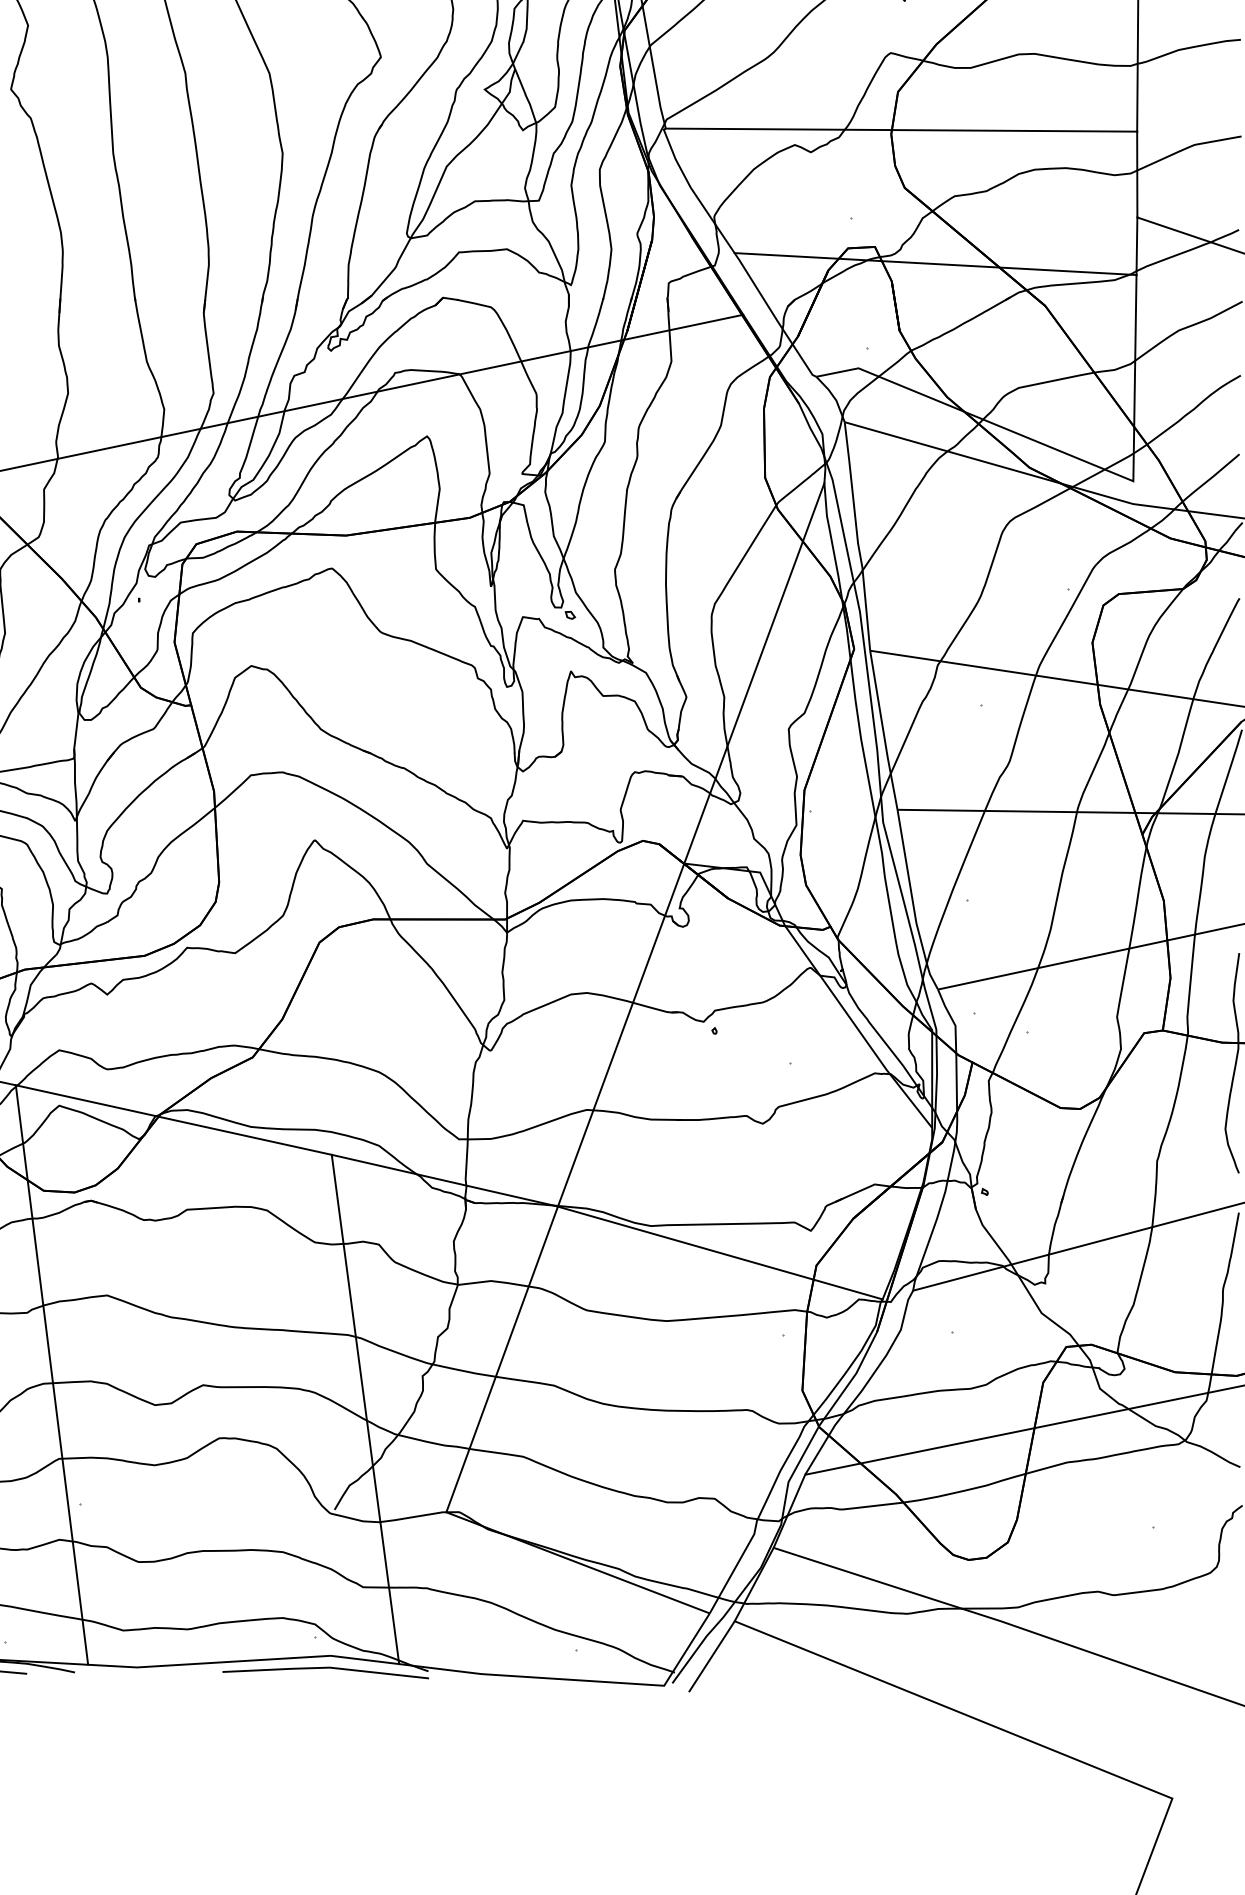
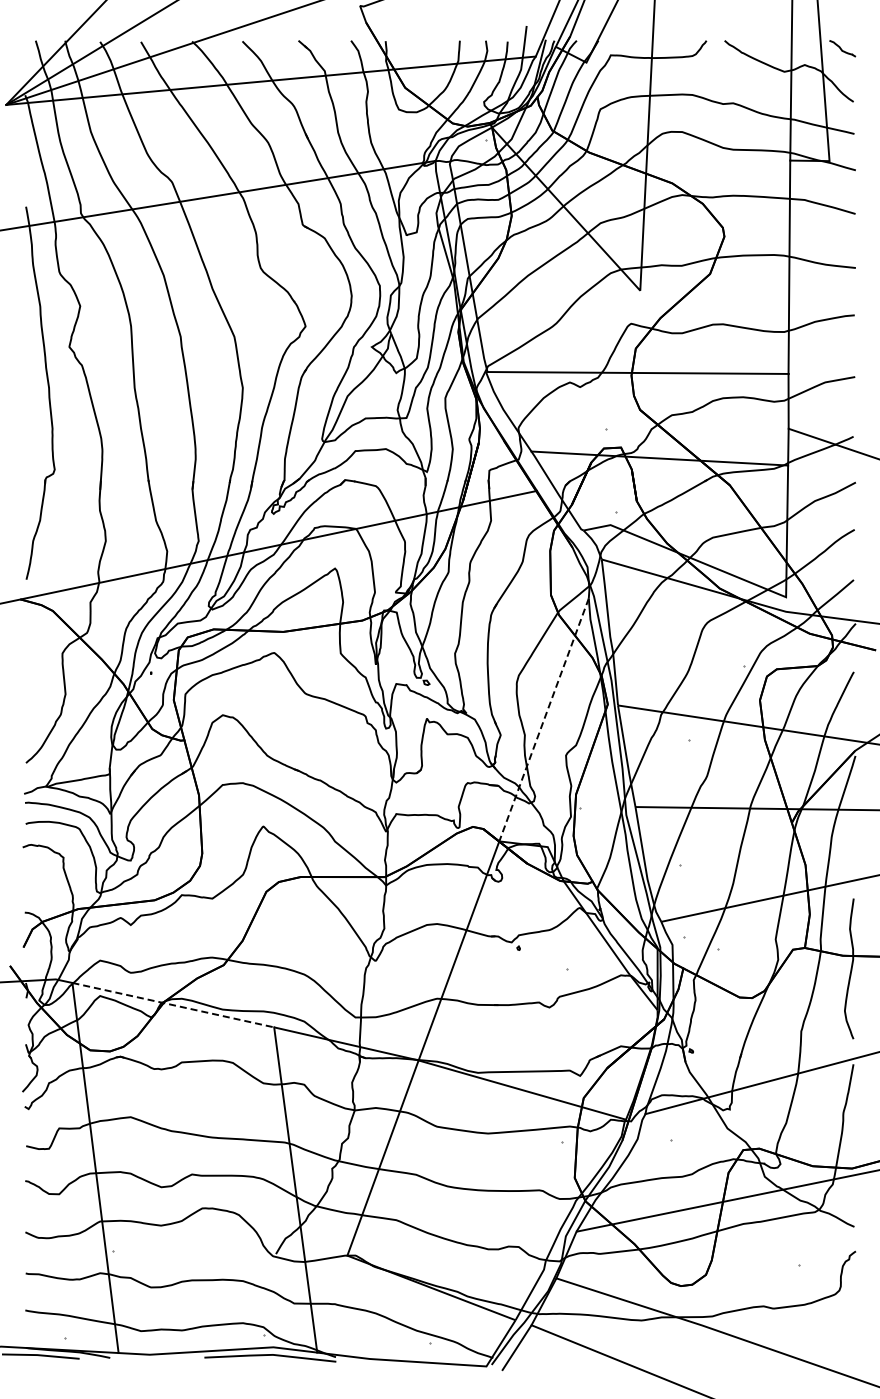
line: (753, 674) -> (543, 720), solid -> dashed
line: (174, 1120) -> (173, 1005), solid -> dashed

